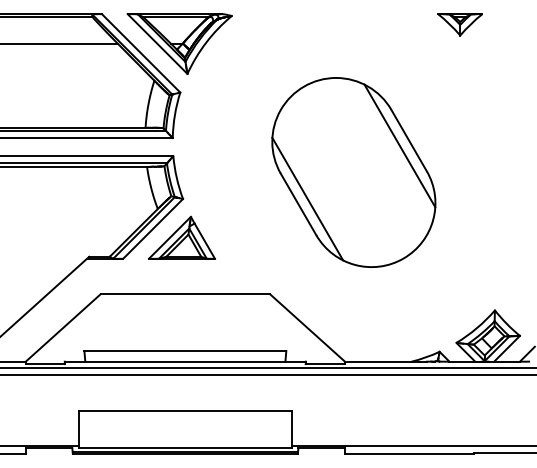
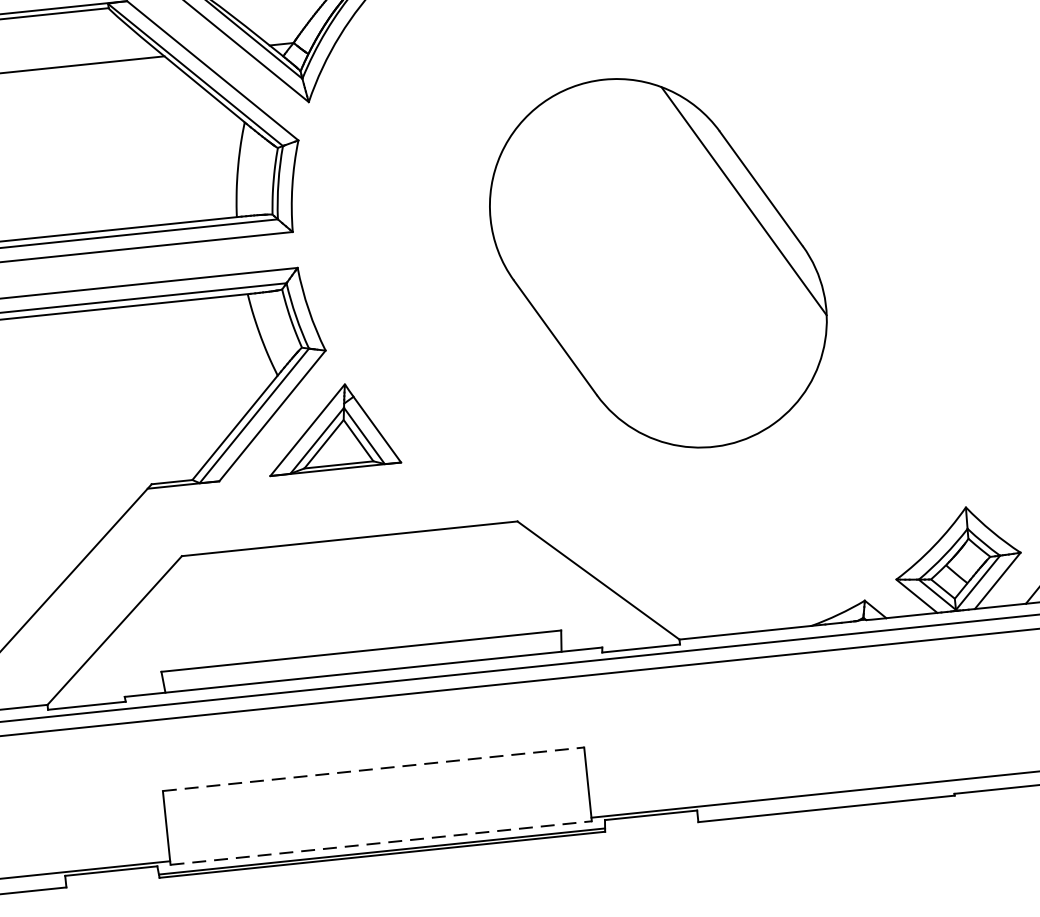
line: (307, 198) -> (571, 324), removed
line: (185, 410) -> (373, 768), solid -> dashed
line: (185, 447) -> (381, 842), solid -> dashed

